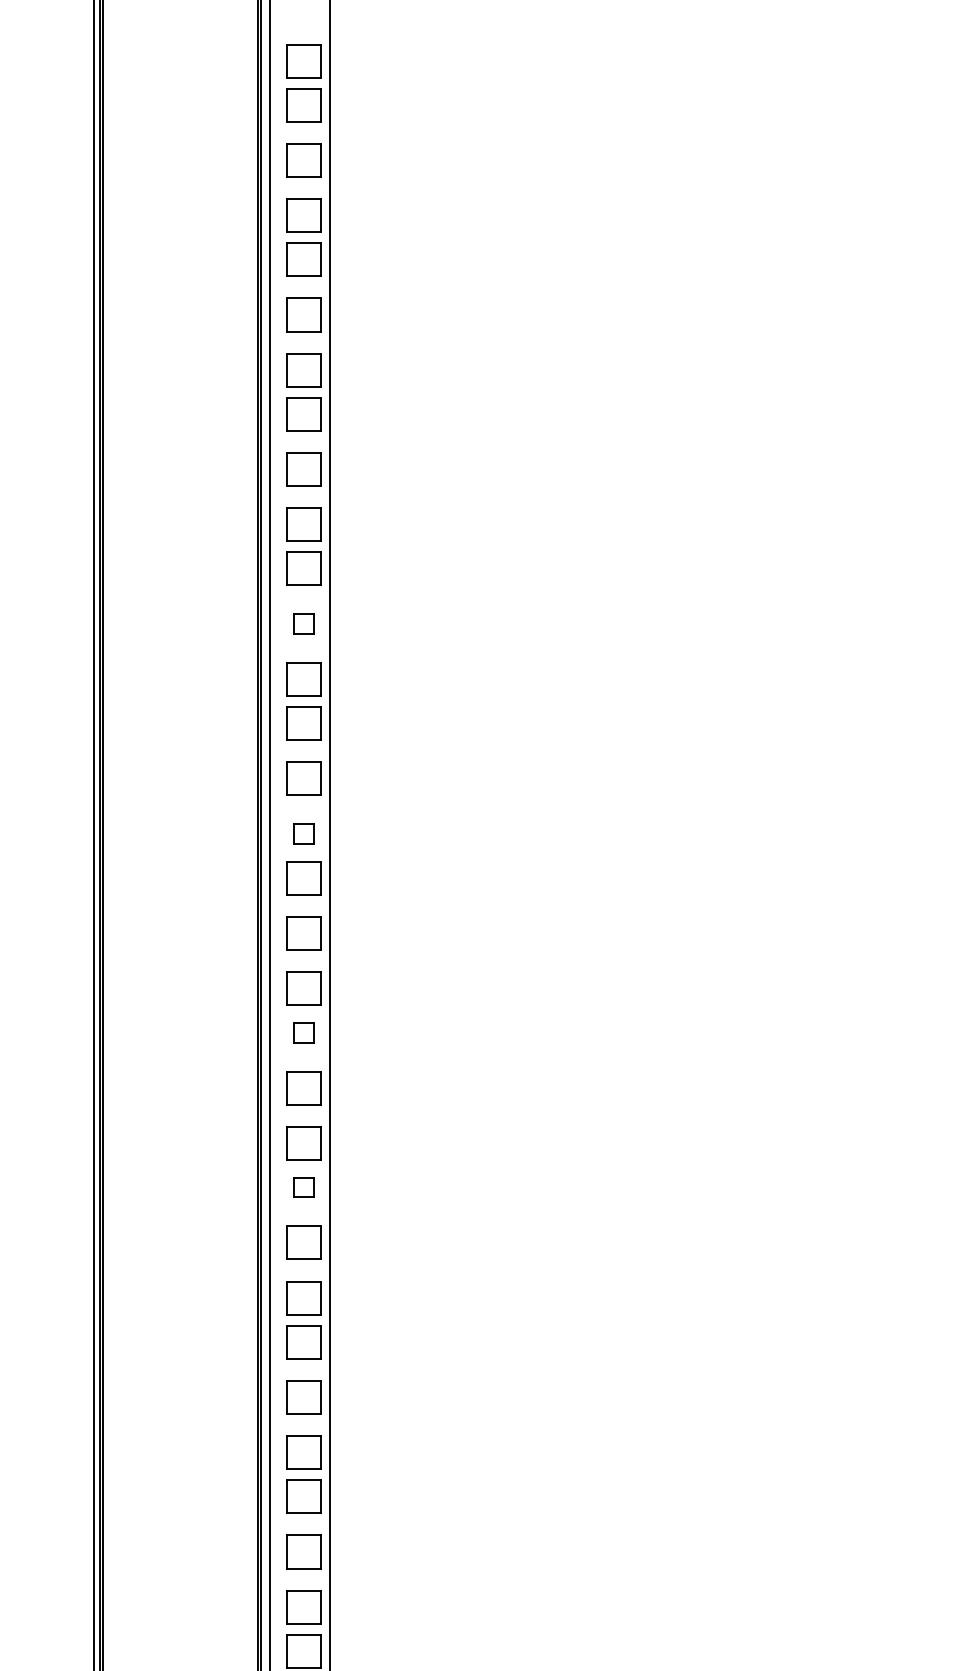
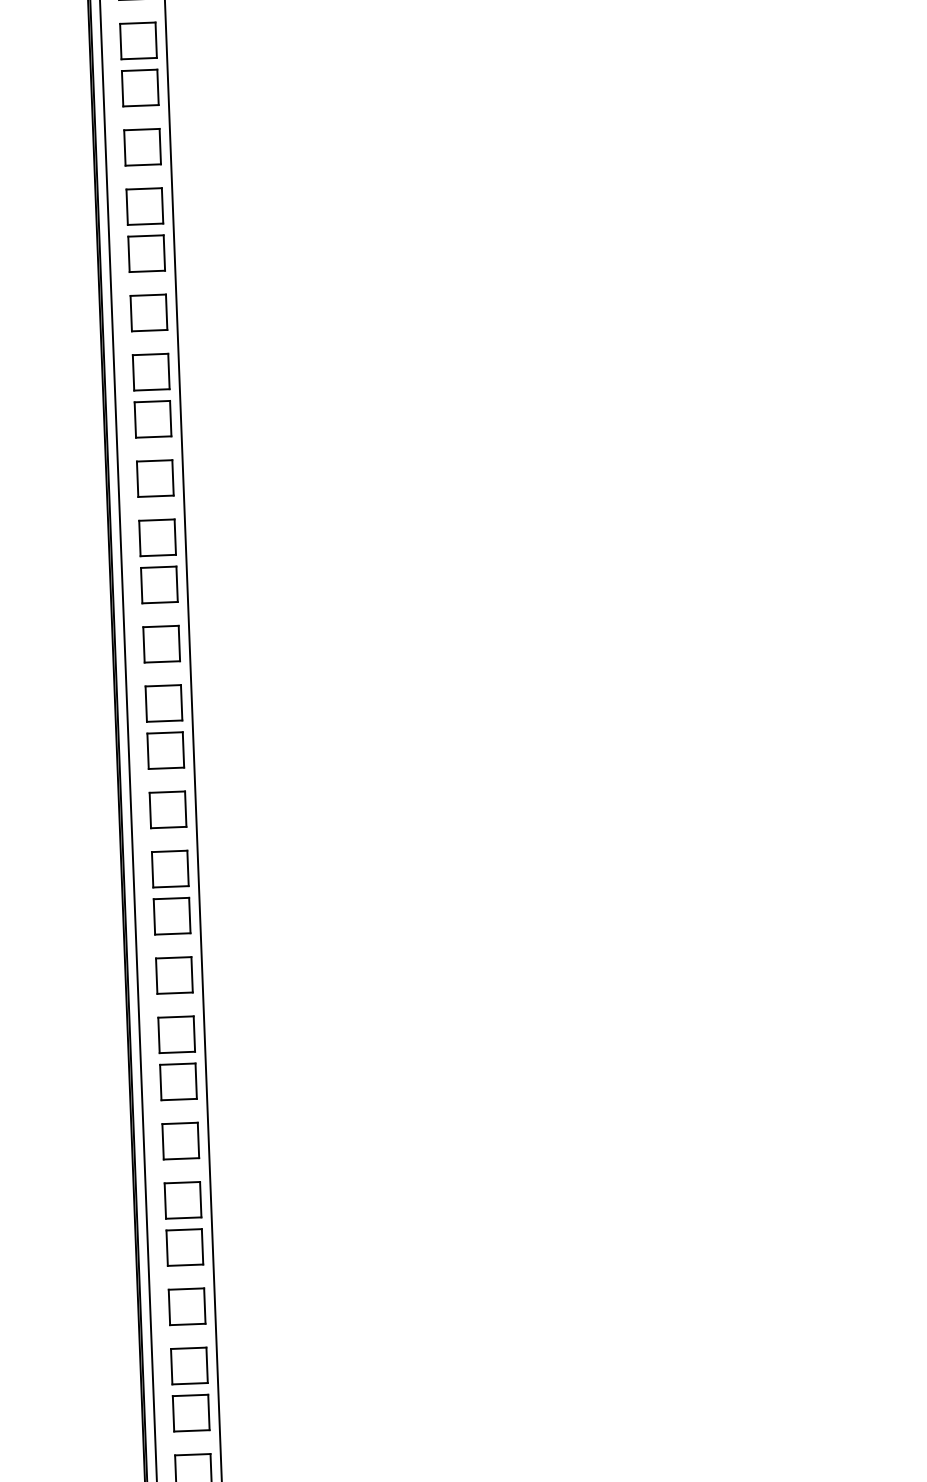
part: (303, 624) -> (148, 313), size x1.67
part: (303, 834) -> (157, 538), size x1.67
part: (303, 1032) -> (165, 750), size x1.67
part: (303, 1187) -> (171, 916), size x1.67

